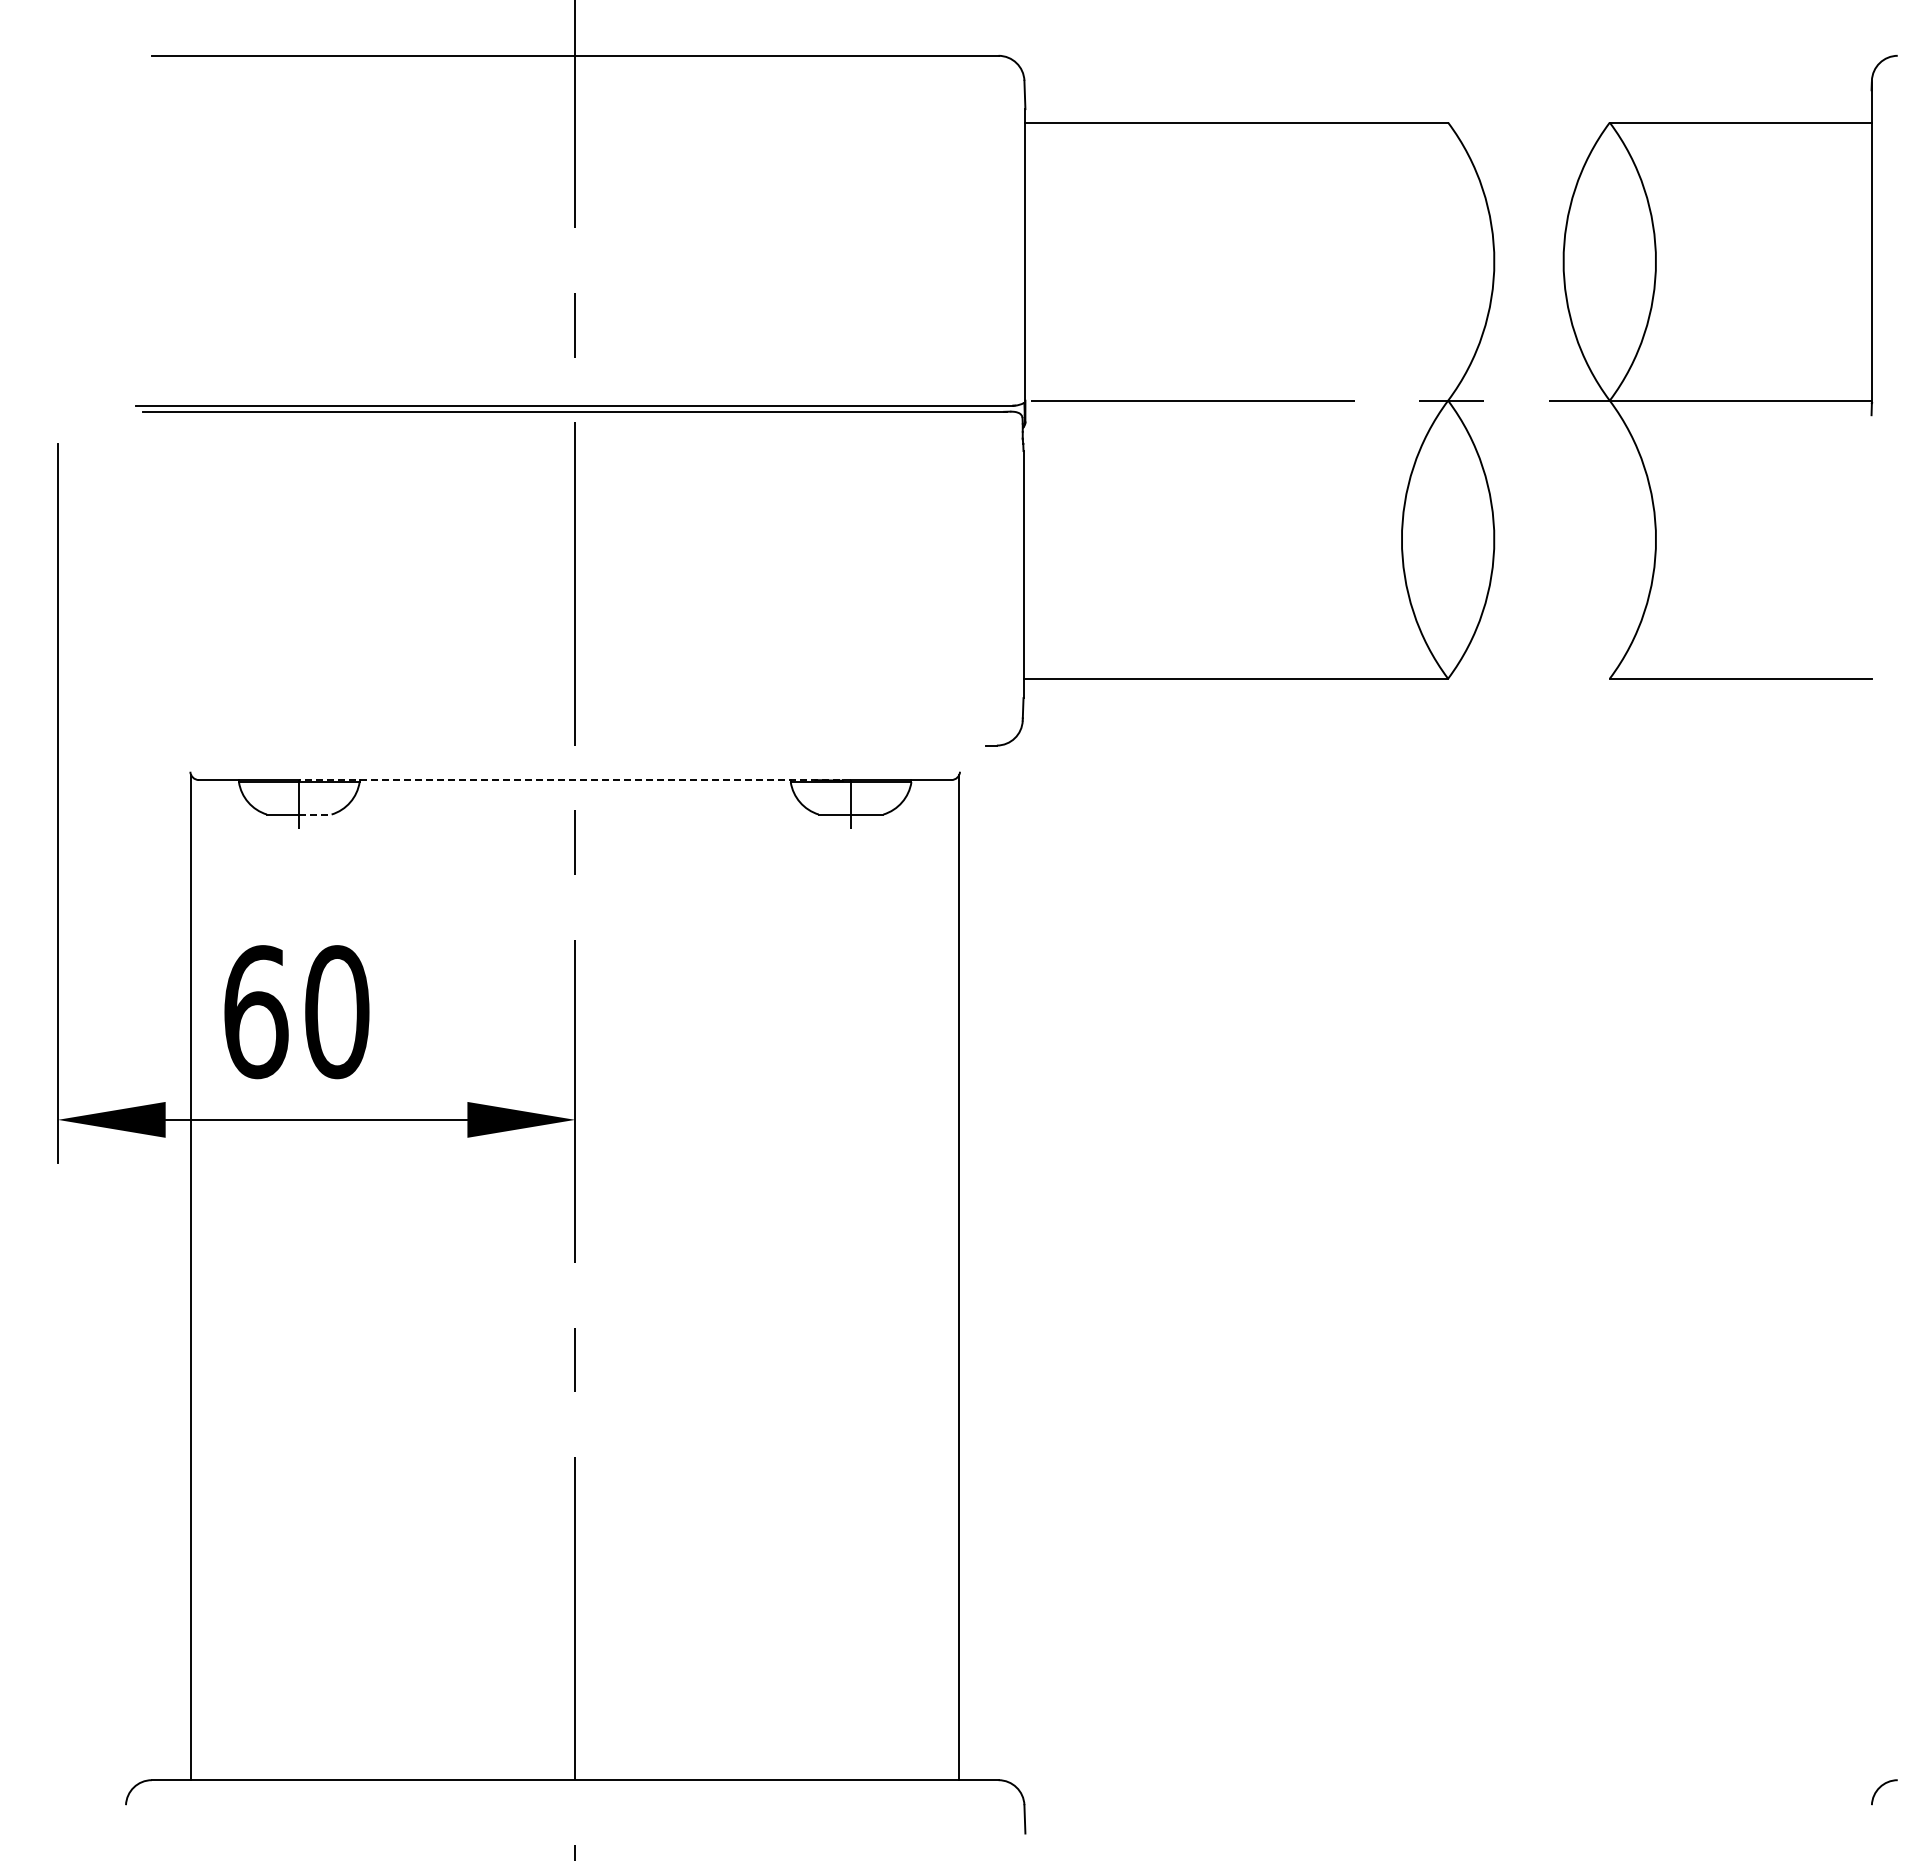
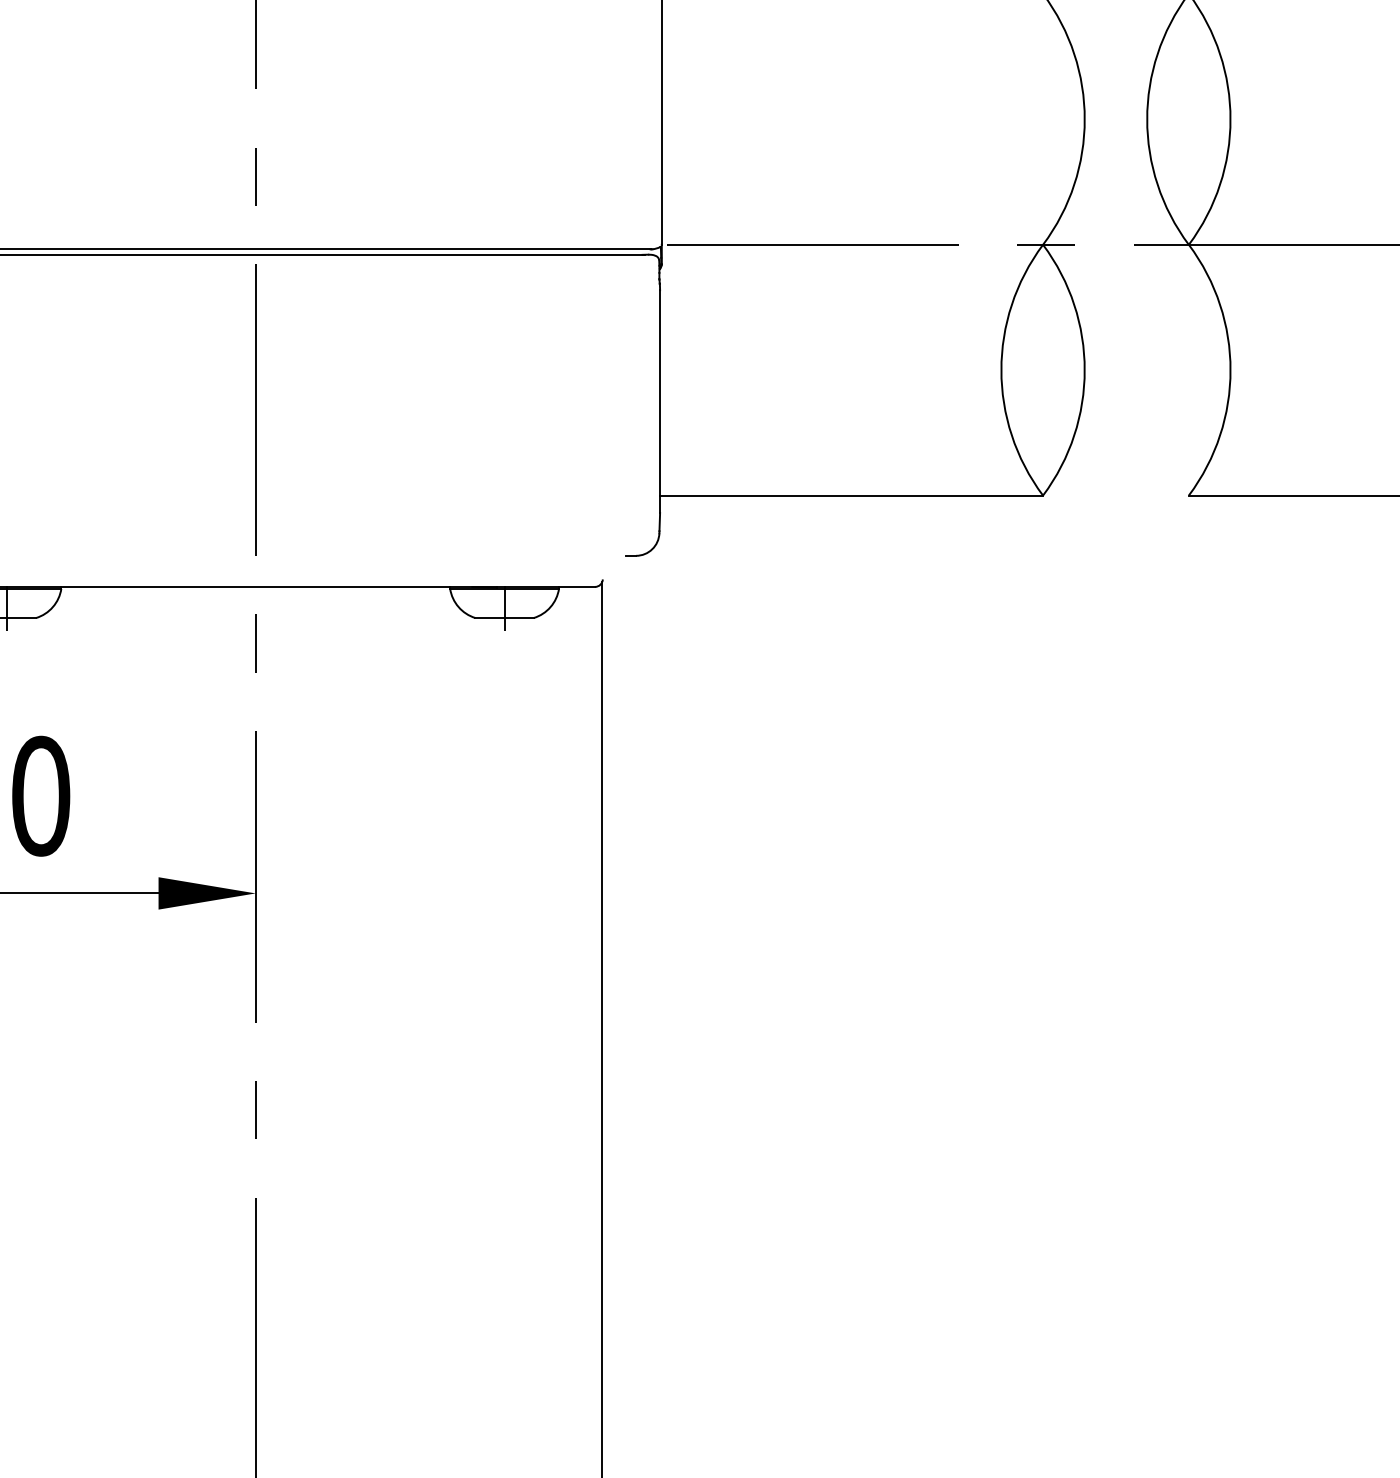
line: (575, 780) -> (256, 587), dashed -> solid
line: (315, 814) -> (21, 618), dashed -> solid

